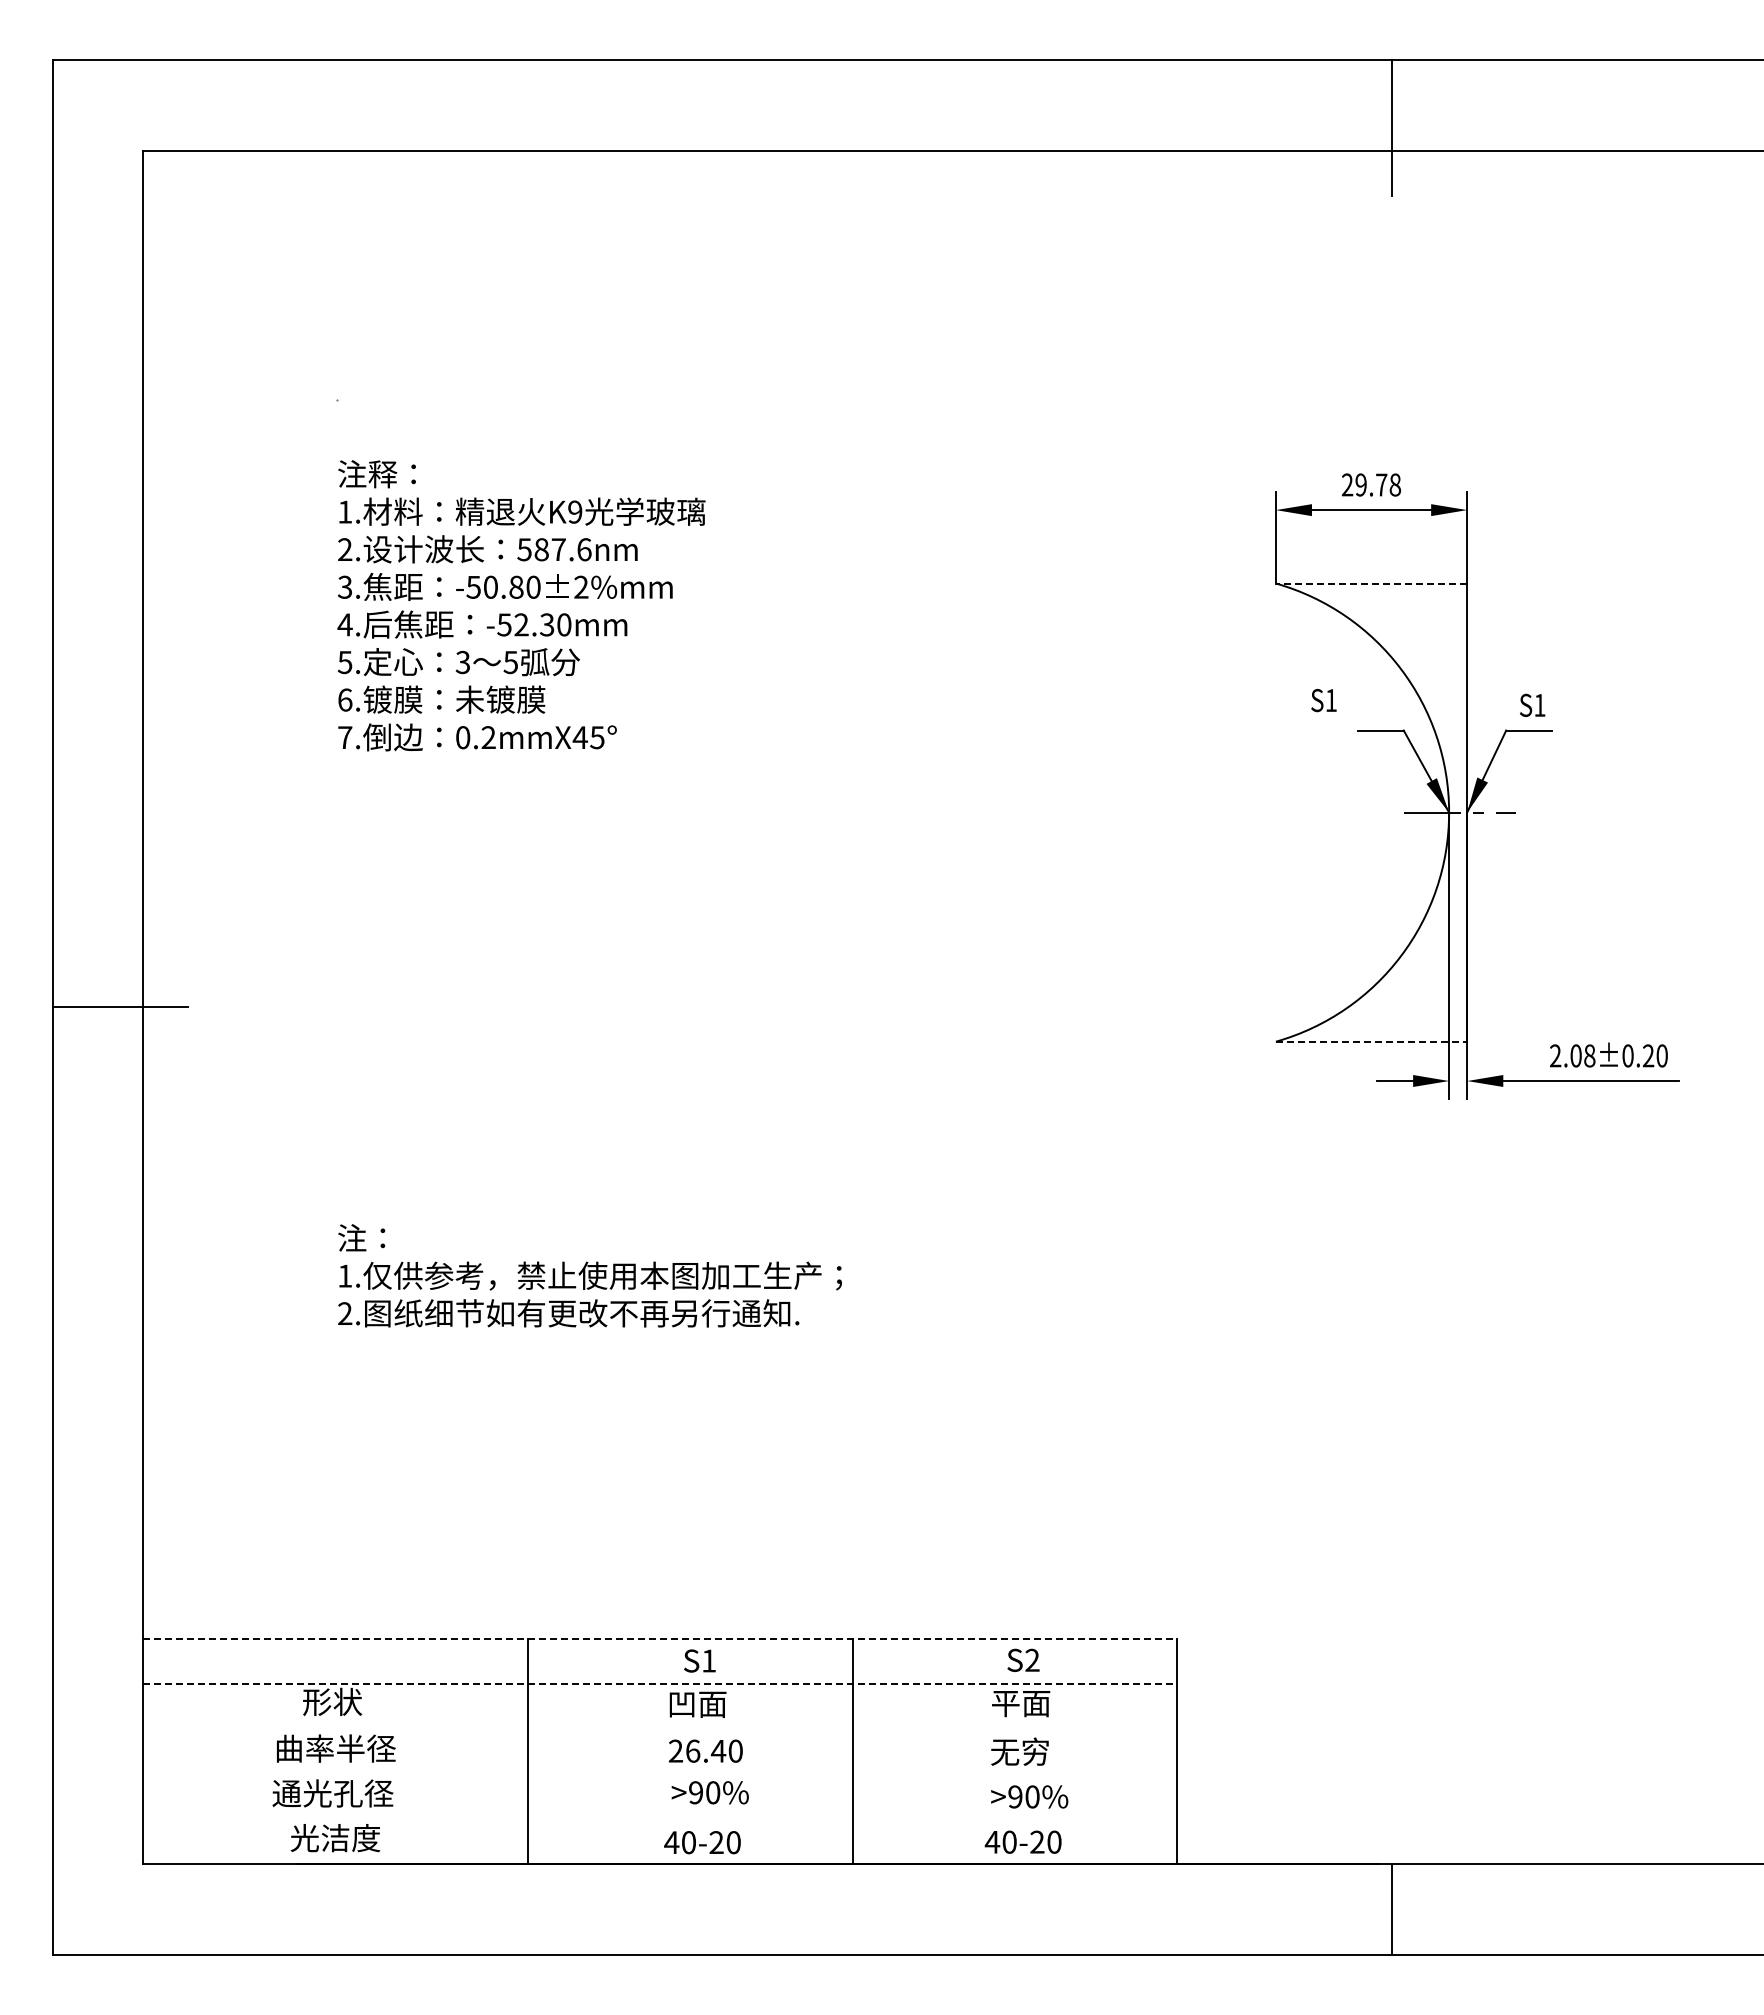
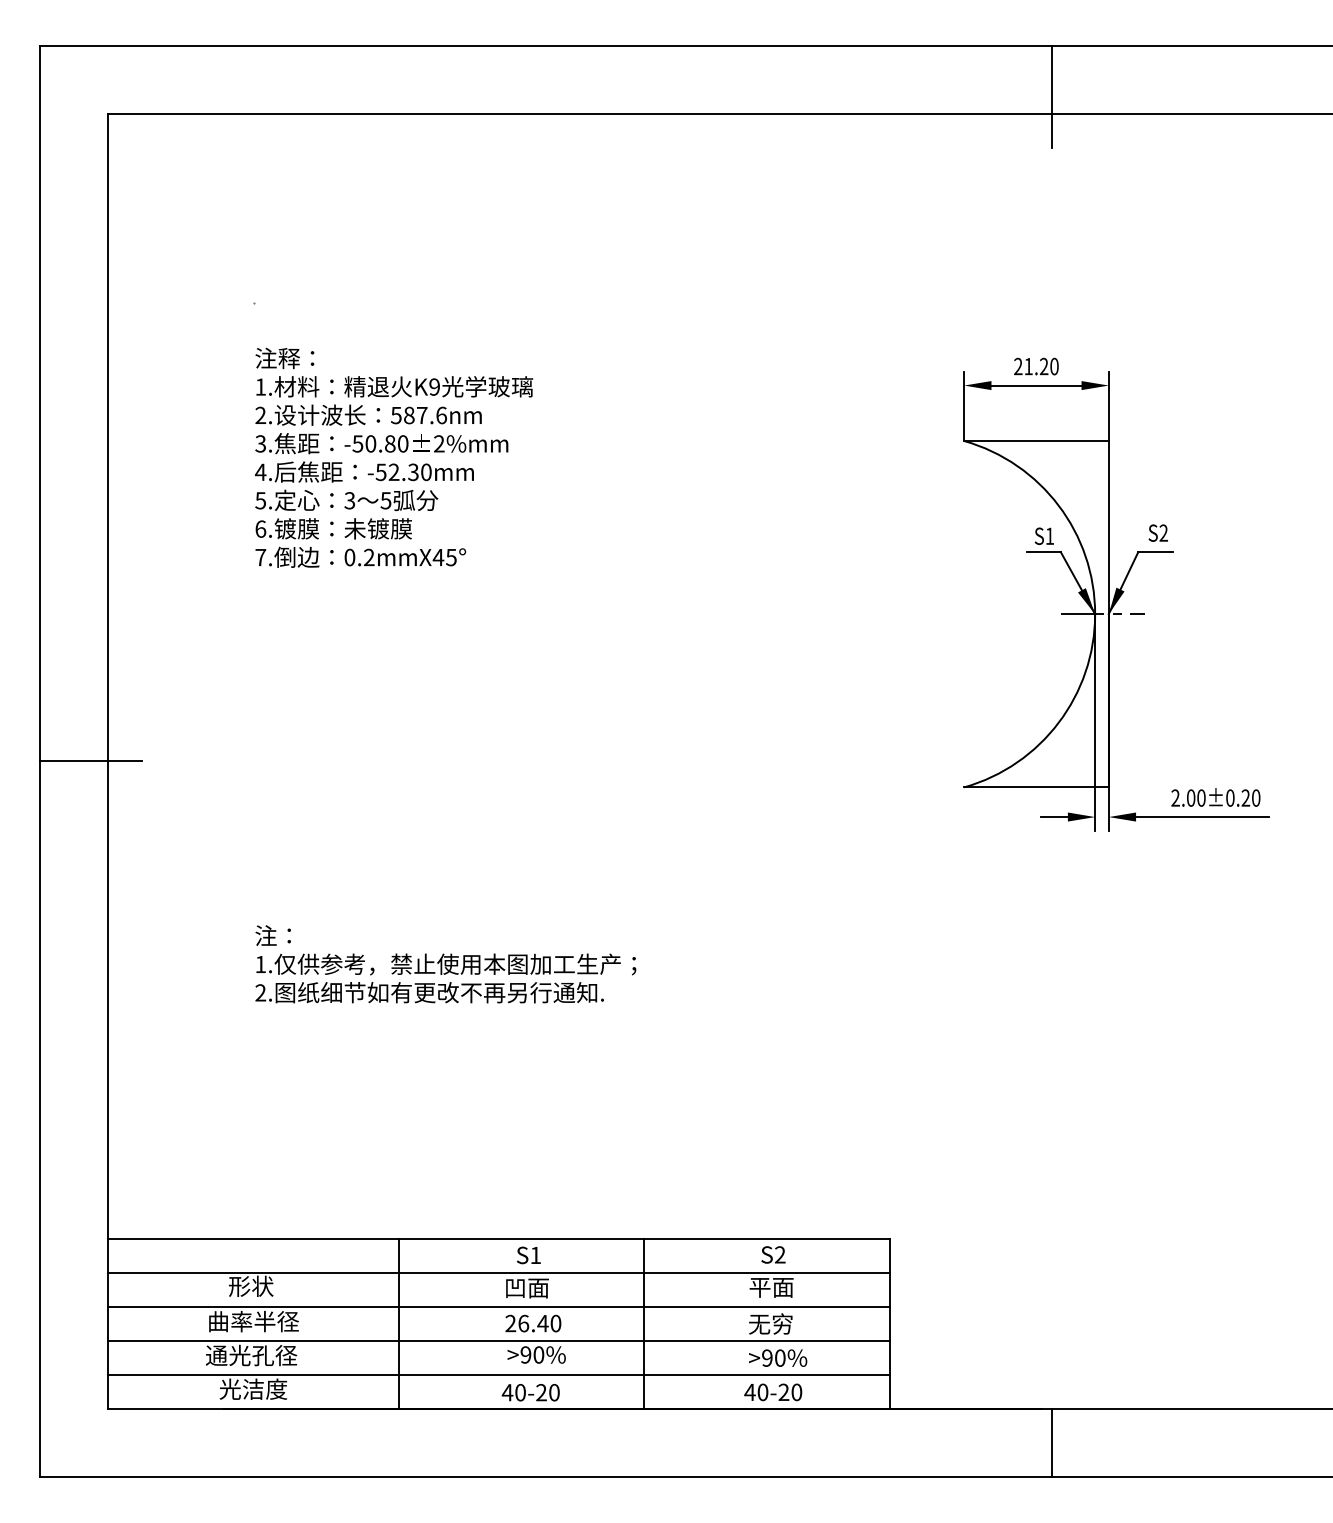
text: (1378, 484) -> (1041, 366), 29.78 -> 21.20
line: (1371, 583) -> (1036, 441), dashed -> solid
text: (1323, 700) -> (1044, 536), moved
text: (1539, 704) -> (1163, 532), S1 -> S2
line: (1371, 1041) -> (1036, 787), dashed -> solid
text: (1589, 1056) -> (1201, 798), 2.08±0.20 -> 2.00±0.20
line: (660, 1638) -> (499, 1238), dashed -> solid
line: (660, 1683) -> (499, 1272), dashed -> solid
line: (660, 1729) -> (499, 1307), added
line: (660, 1774) -> (499, 1341), added
line: (660, 1819) -> (499, 1375), added

